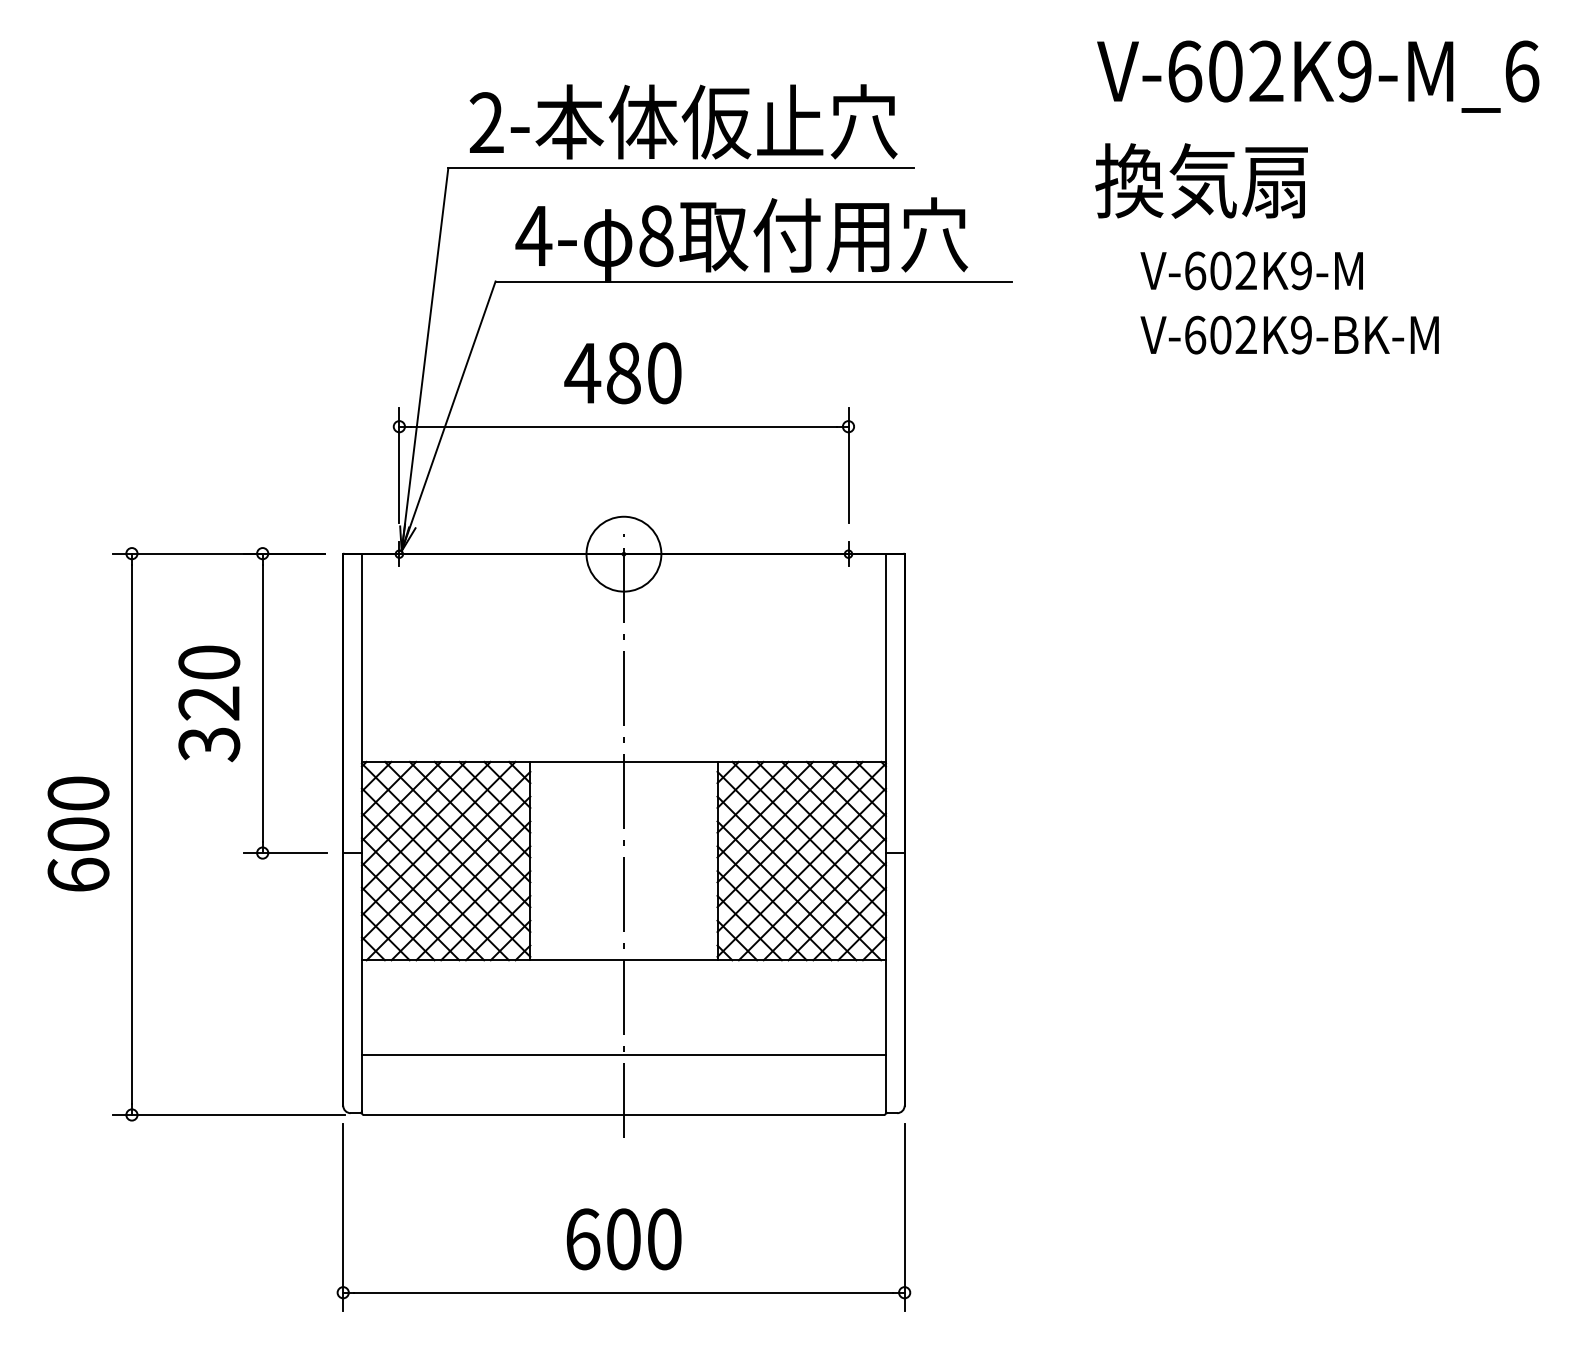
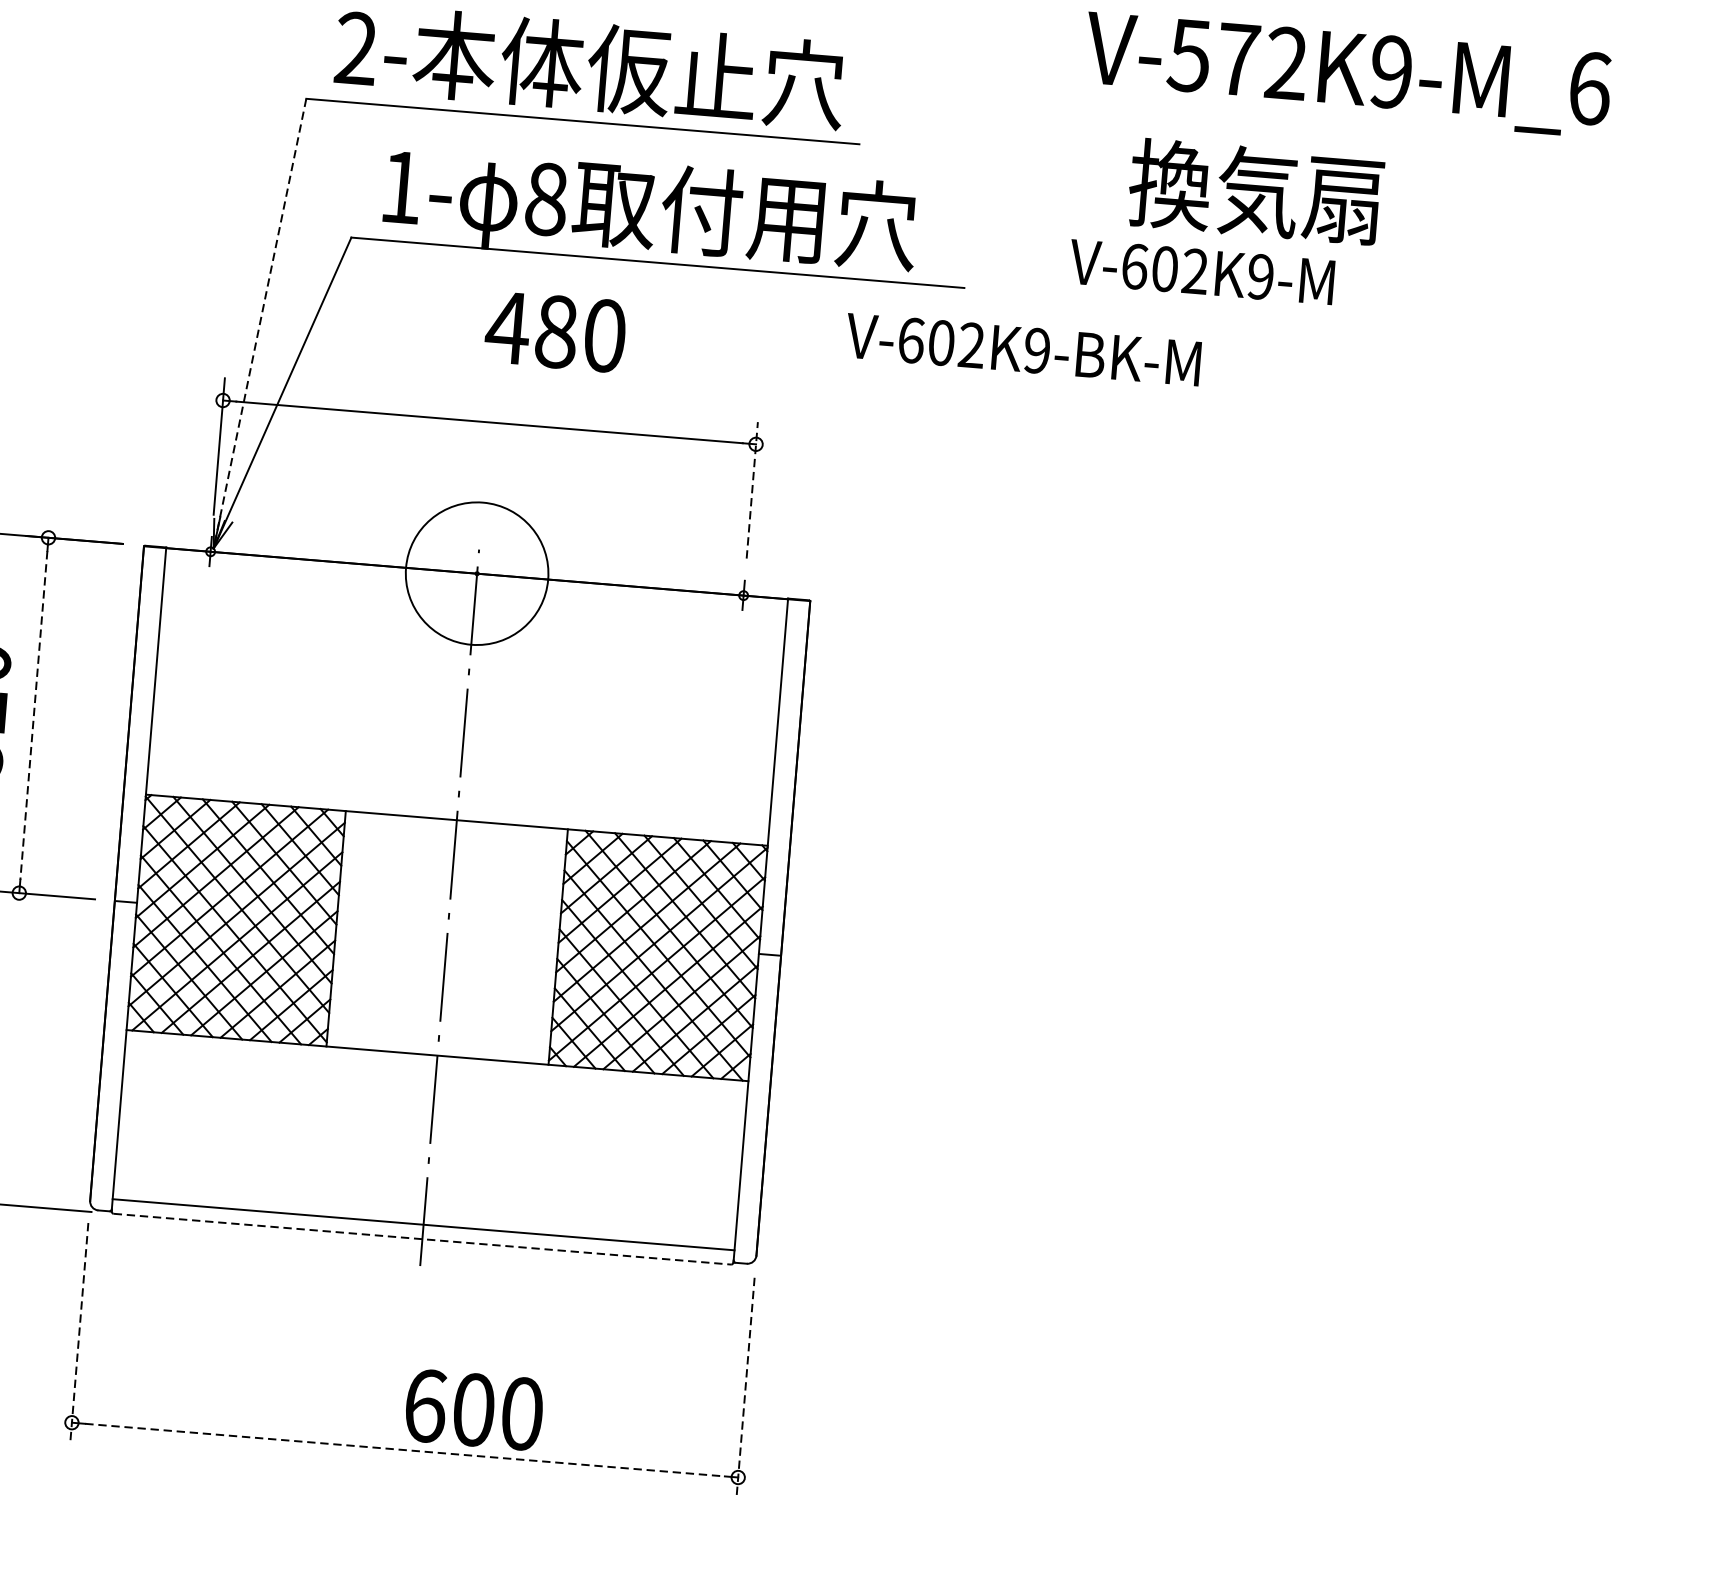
text: (1204, 71) -> (1213, 57), V-602K9-M_6 -> V-572K9-M_6
text: (1201, 180) -> (1255, 191), moved
text: (533, 235) -> (400, 186), 4- -> 1-
text: (1251, 270) -> (1201, 271), moved
text: (1289, 334) -> (1023, 348), moved
line: (424, 359) -> (259, 323), solid -> dashed
text: (622, 373) -> (555, 331), moved
line: (848, 464) -> (752, 489), solid -> dashed
circle: (623, 553) -> (476, 572), size x1.6
line: (262, 703) -> (33, 715), solid -> dashed
line: (623, 1054) -> (423, 1224), moved
line: (624, 1114) -> (423, 1238), solid -> dashed
line: (343, 1217) -> (79, 1333), solid -> dashed
line: (904, 1217) -> (745, 1388), solid -> dashed
text: (623, 1239) -> (473, 1410), moved
line: (624, 1292) -> (405, 1449), solid -> dashed

